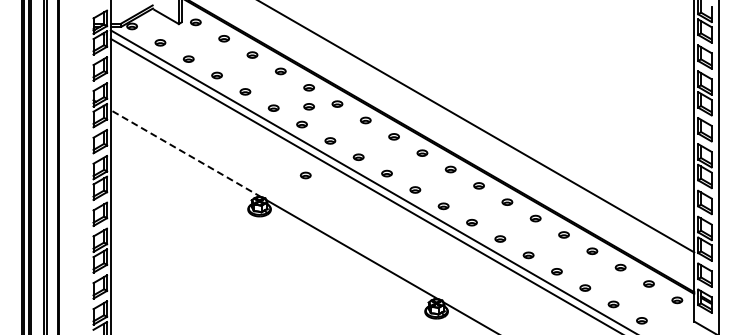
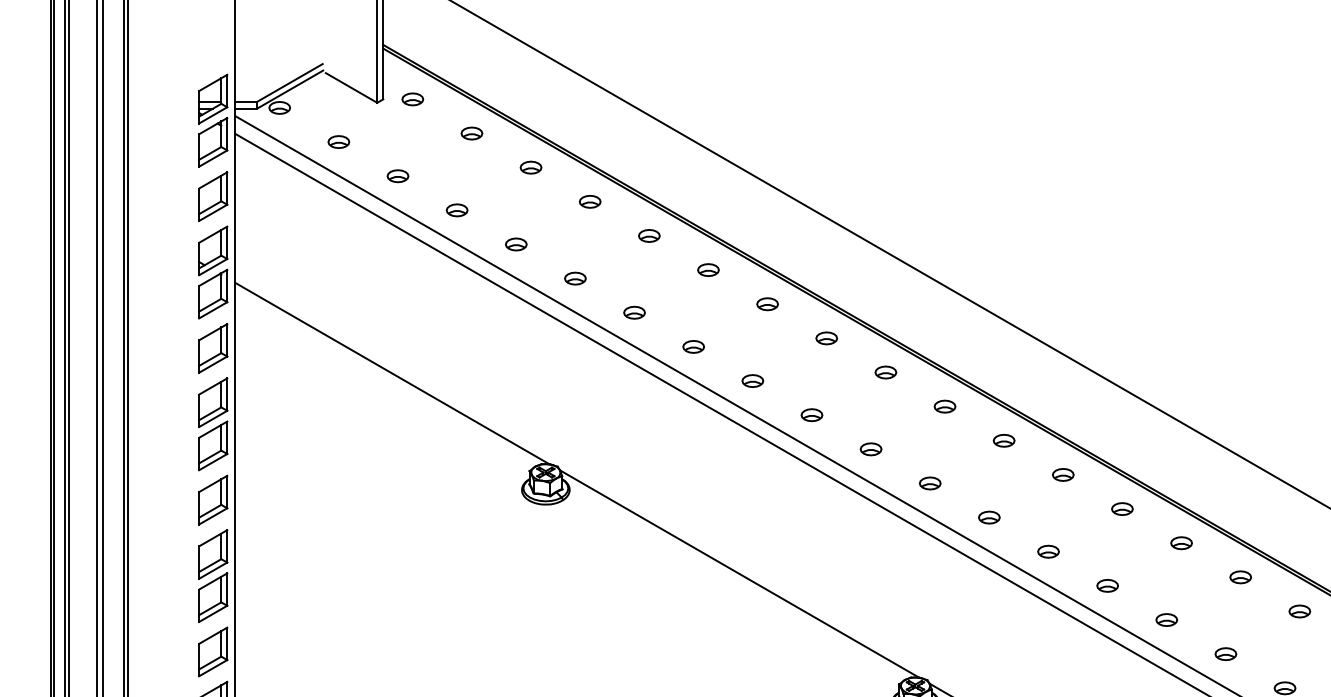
part: (308, 106) -> (648, 275), removed
line: (186, 153) -> (393, 373), dashed -> solid
part: (305, 175) -> (641, 419), removed

